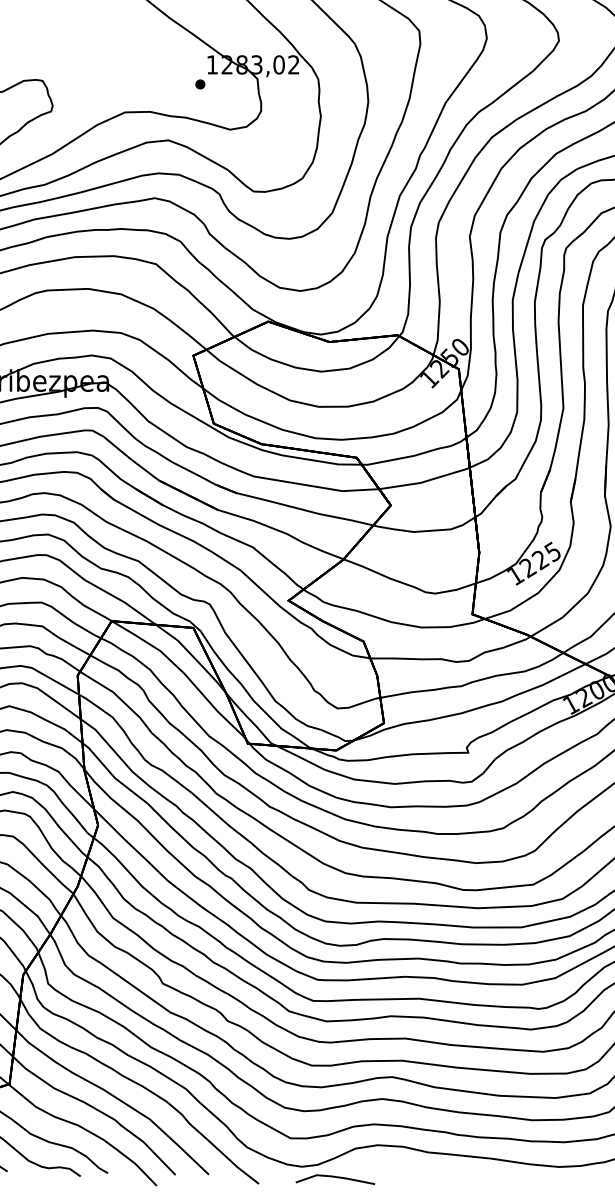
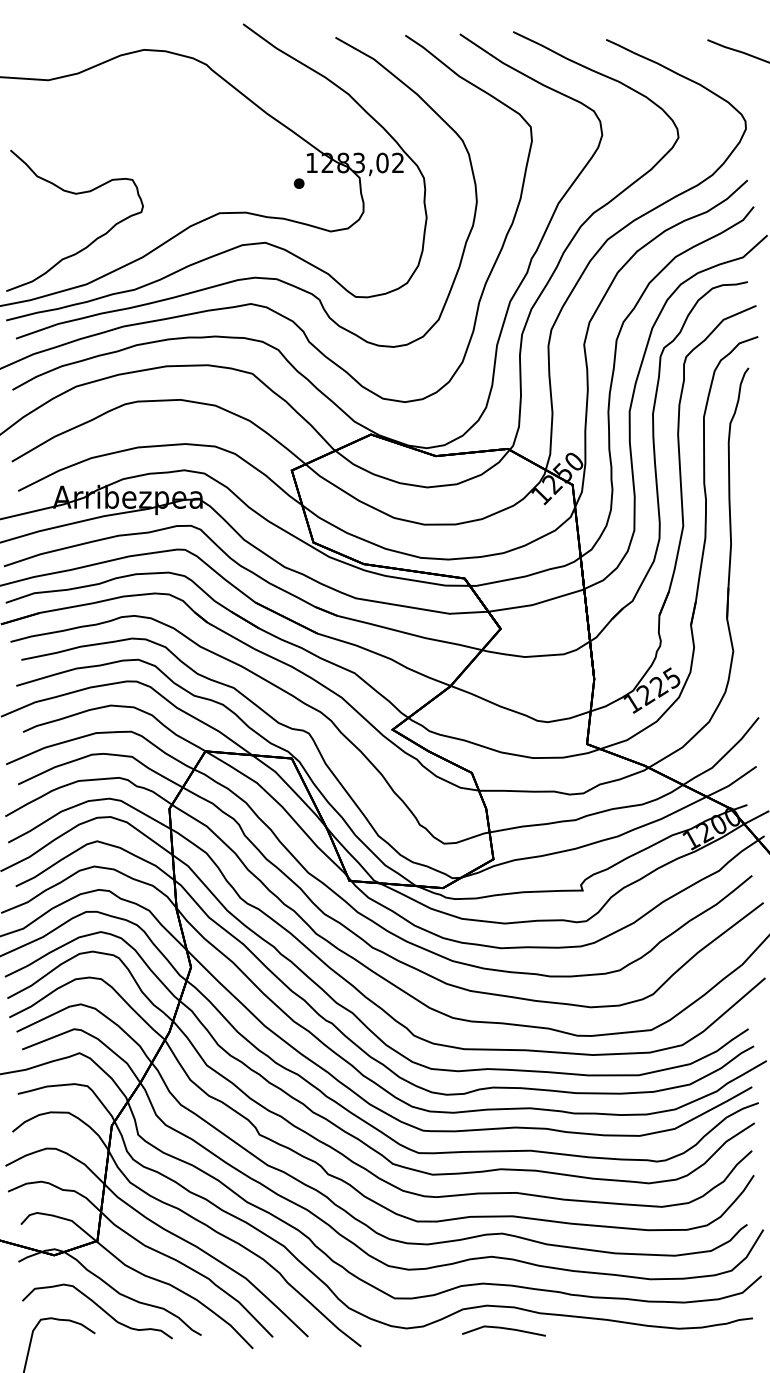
line: (334, 1178) -> (503, 1329), moved

